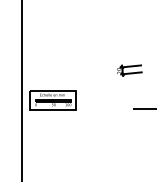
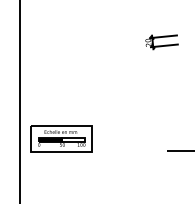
part: (129, 70) -> (161, 42), moved

